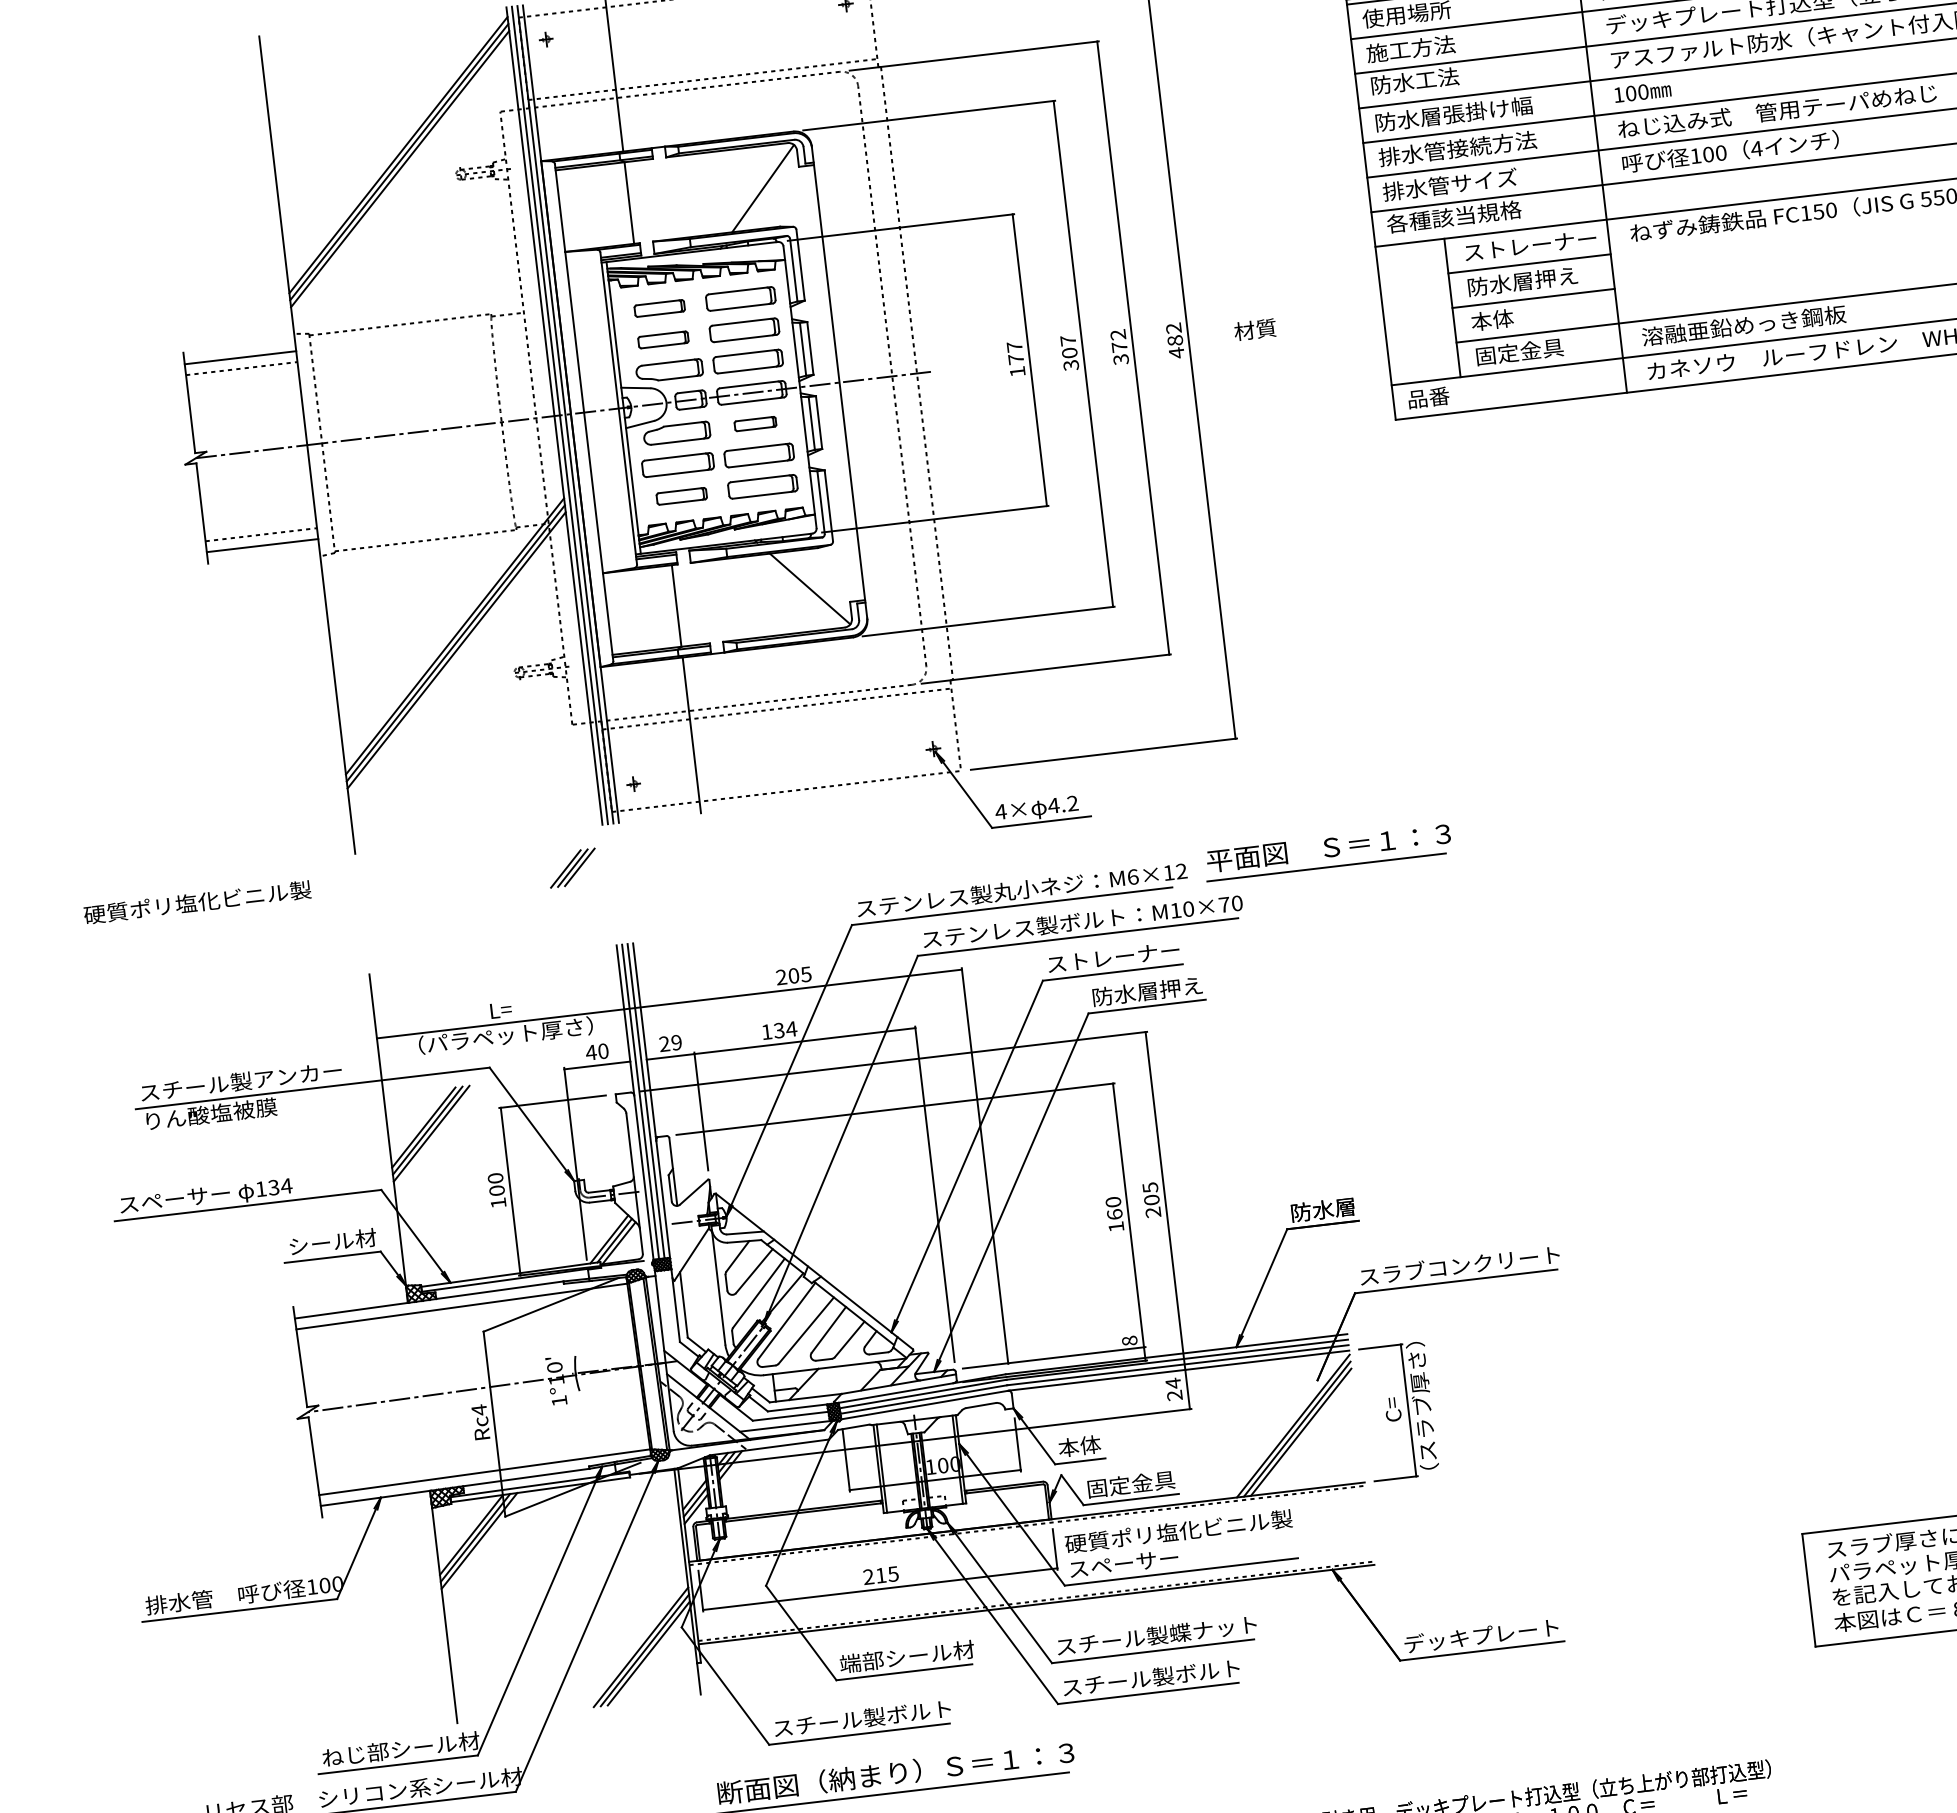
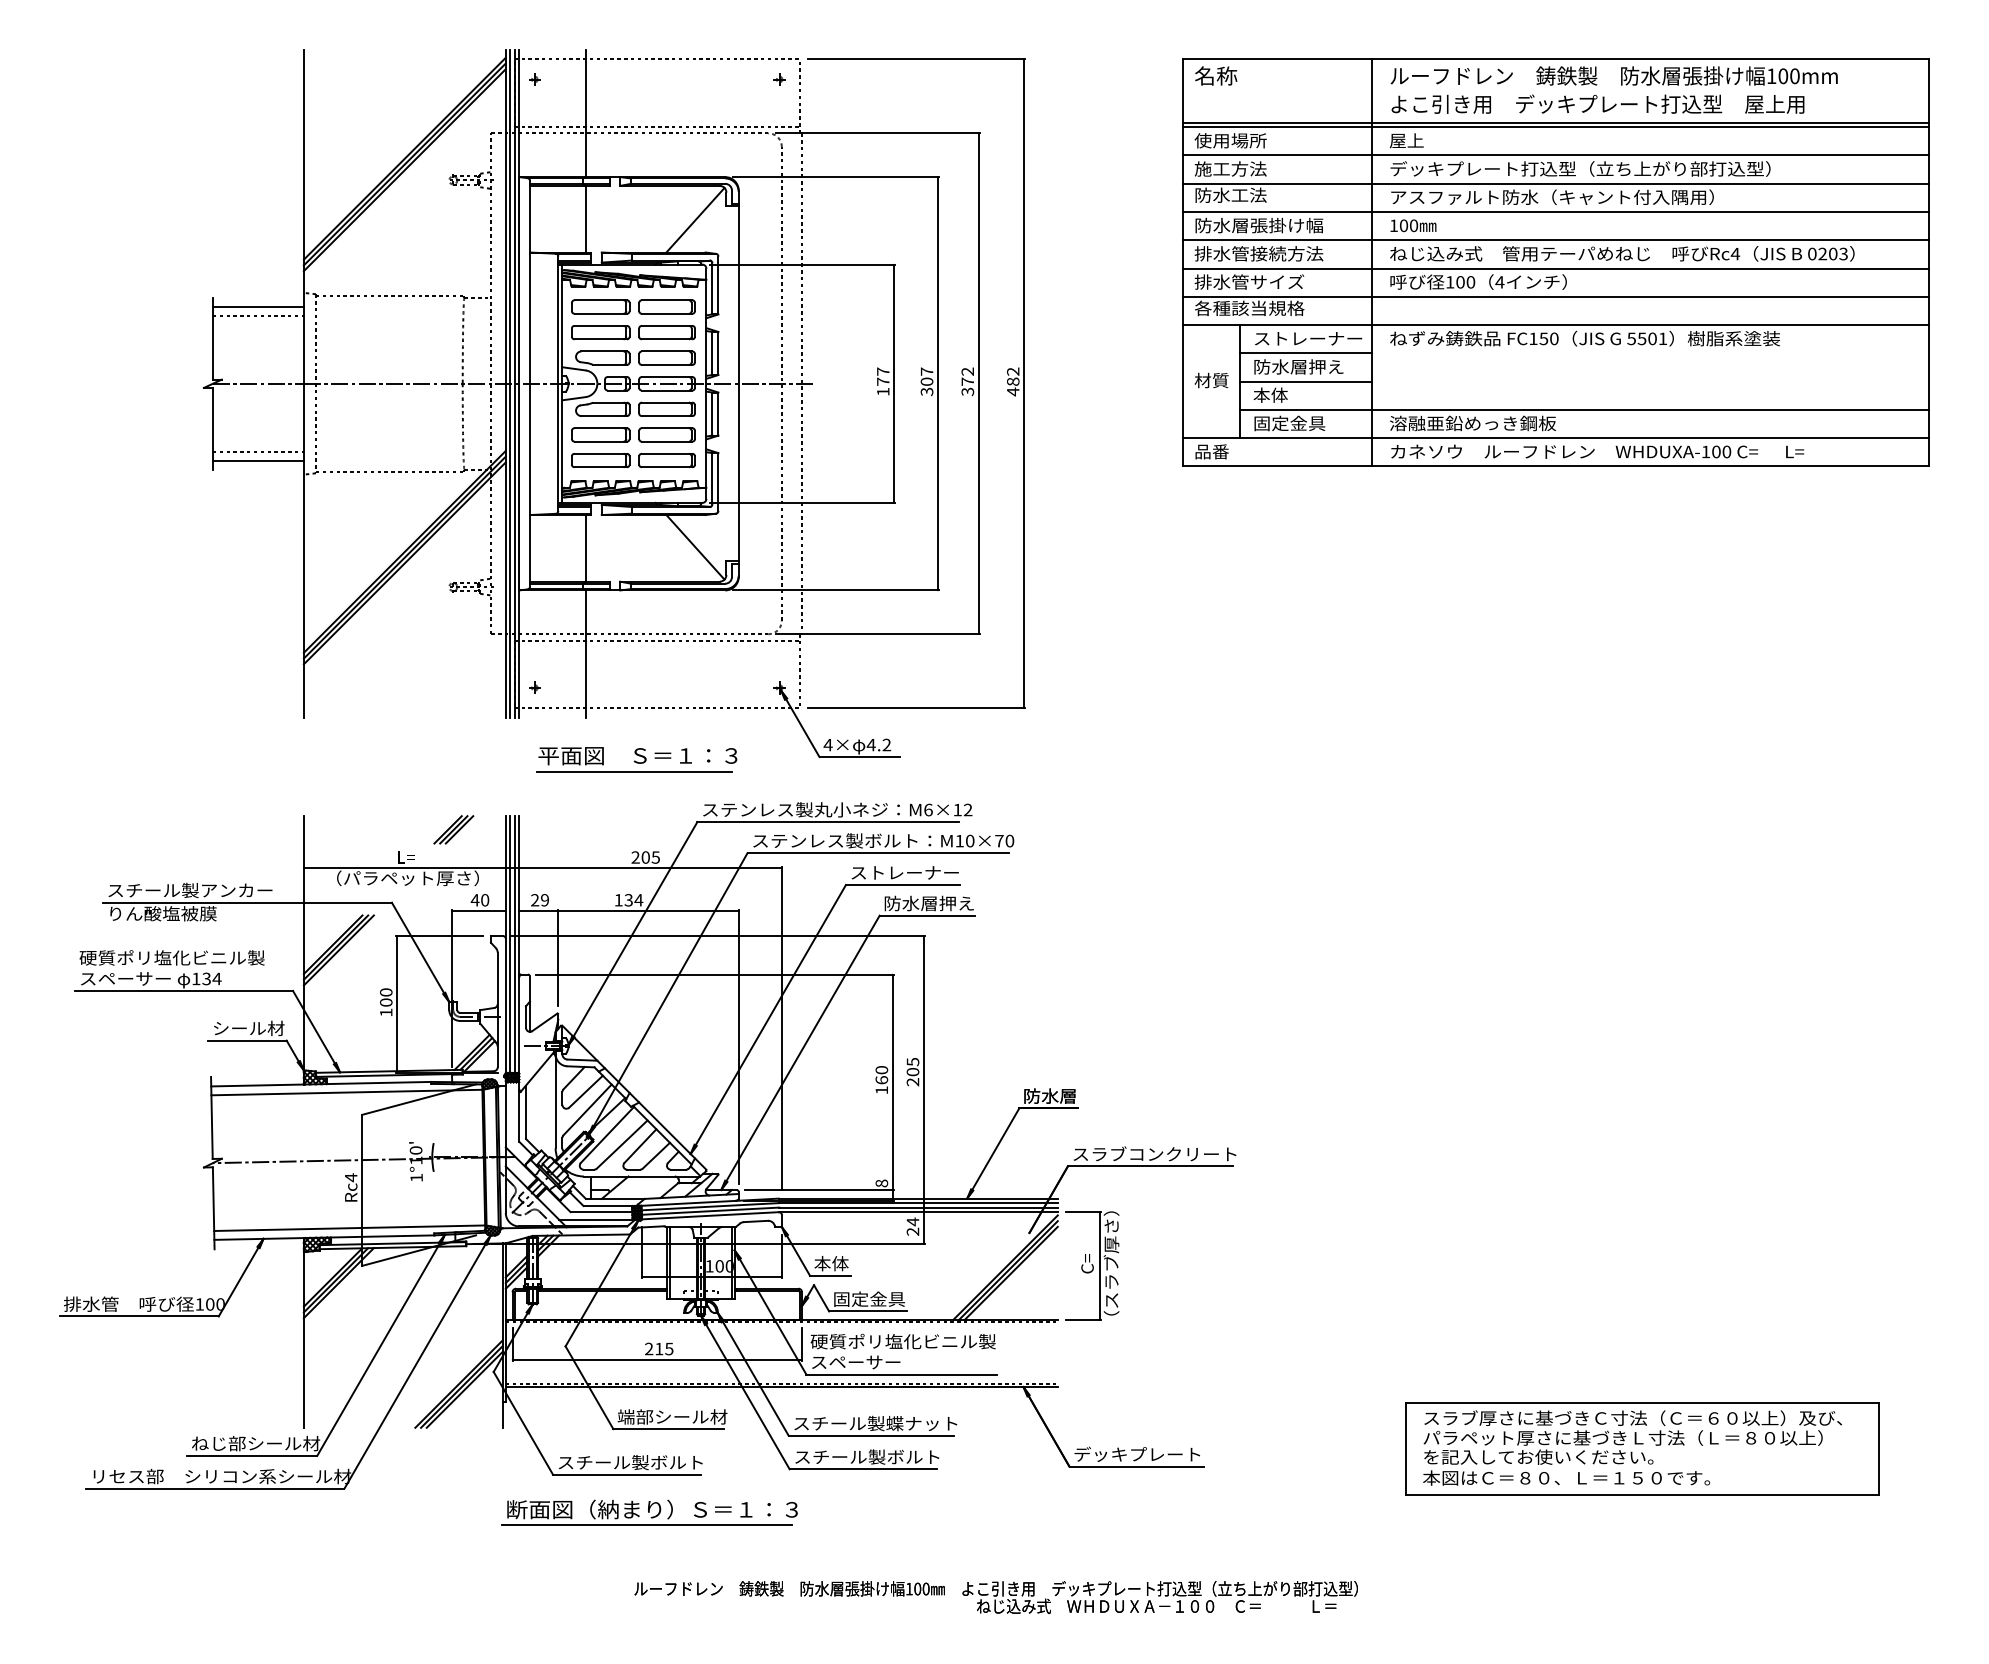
part: (659, 307) -> (600, 306), size x1.43
text: (1255, 329) -> (1211, 380), moved
part: (662, 339) -> (600, 332), size x1.43
part: (754, 423) -> (666, 408), size x1.67
part: (681, 496) -> (600, 460), size x1.43
part: (1327, 852) -> (636, 759), moved
part: (572, 867) -> (453, 829), moved
text: (196, 902) -> (171, 957), moved

